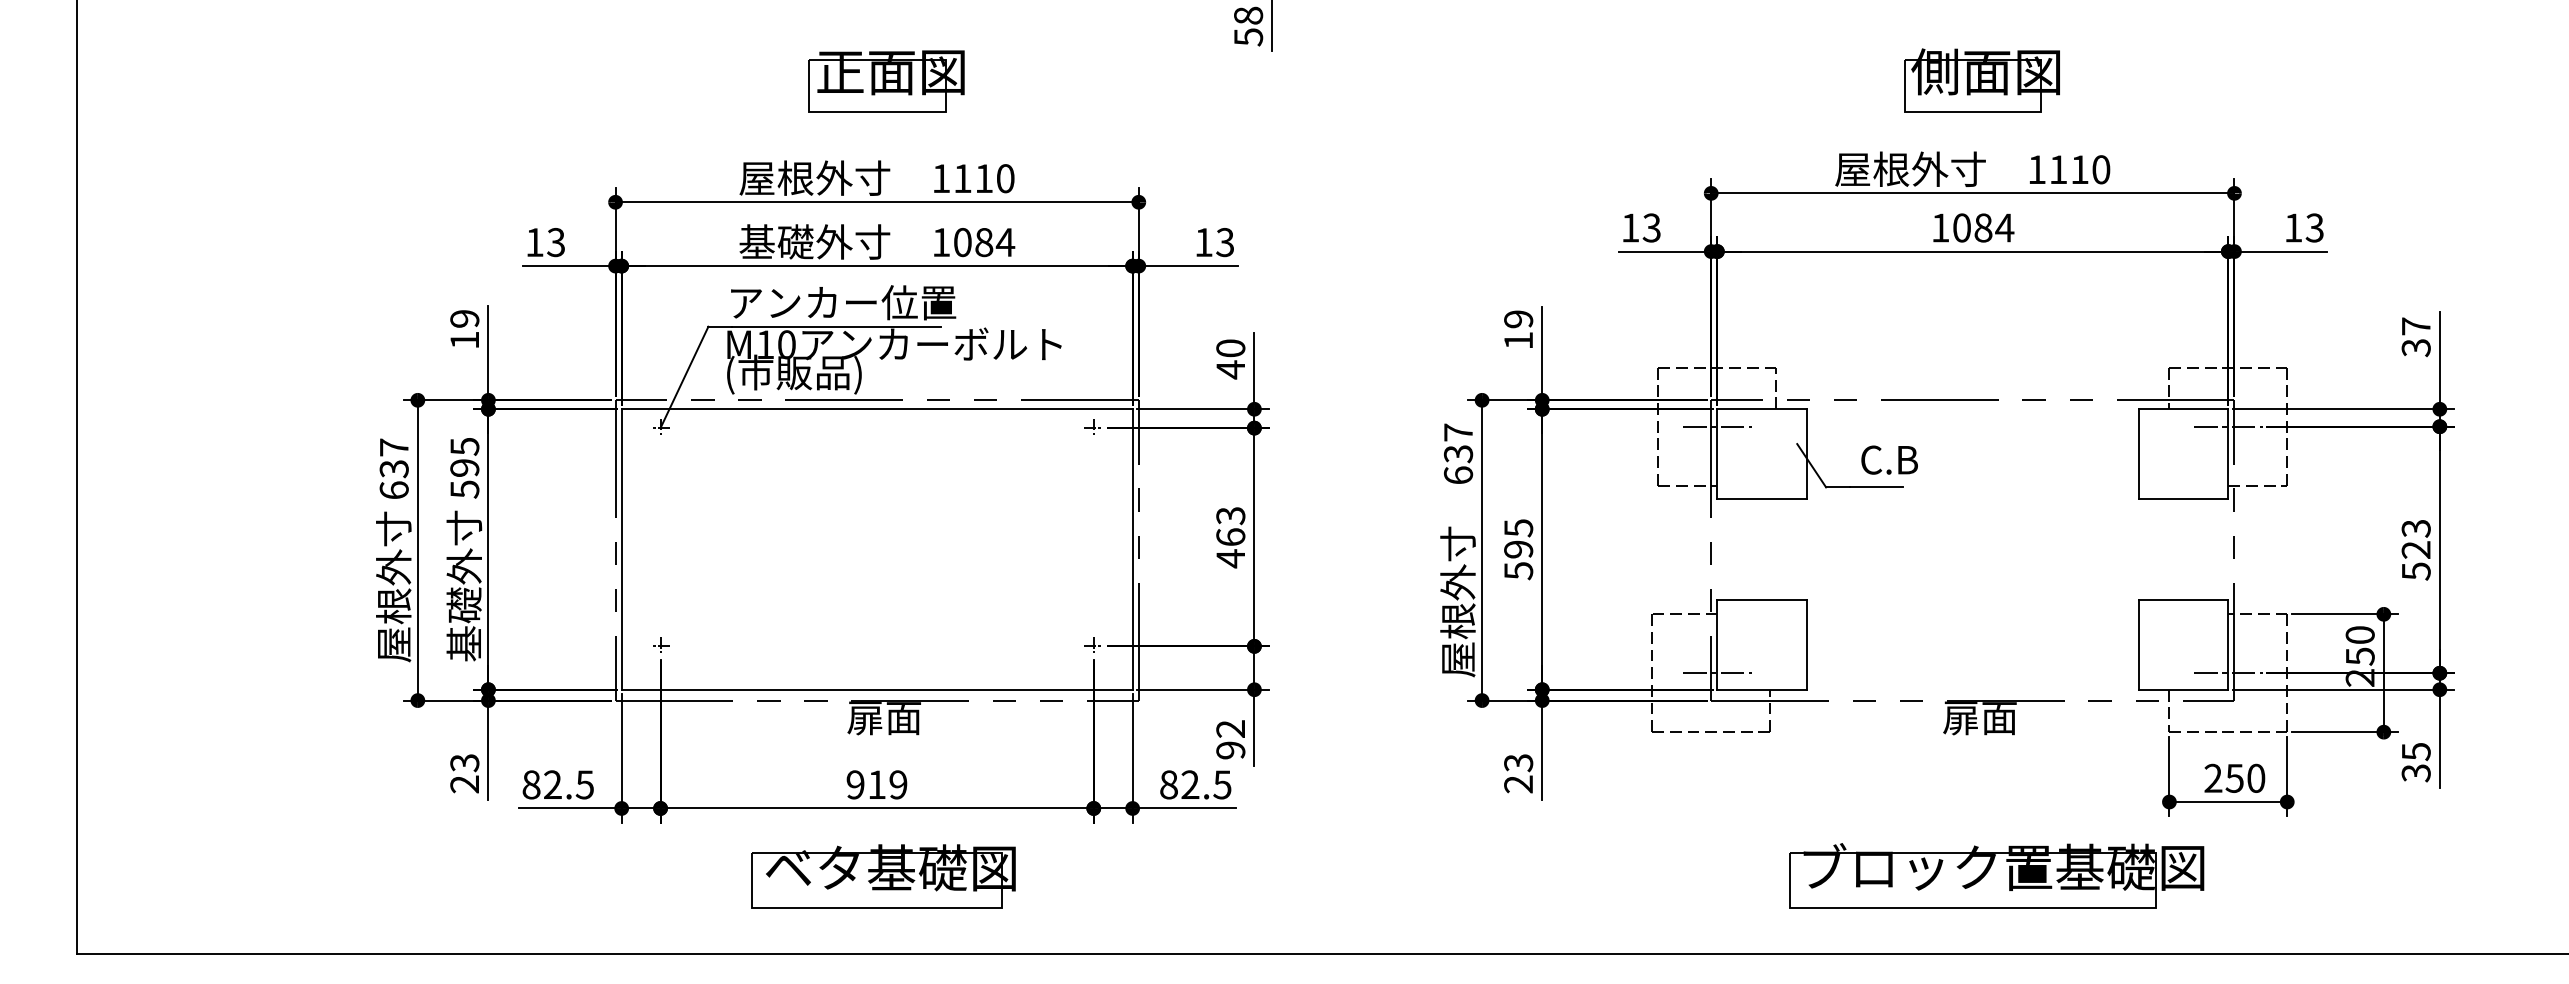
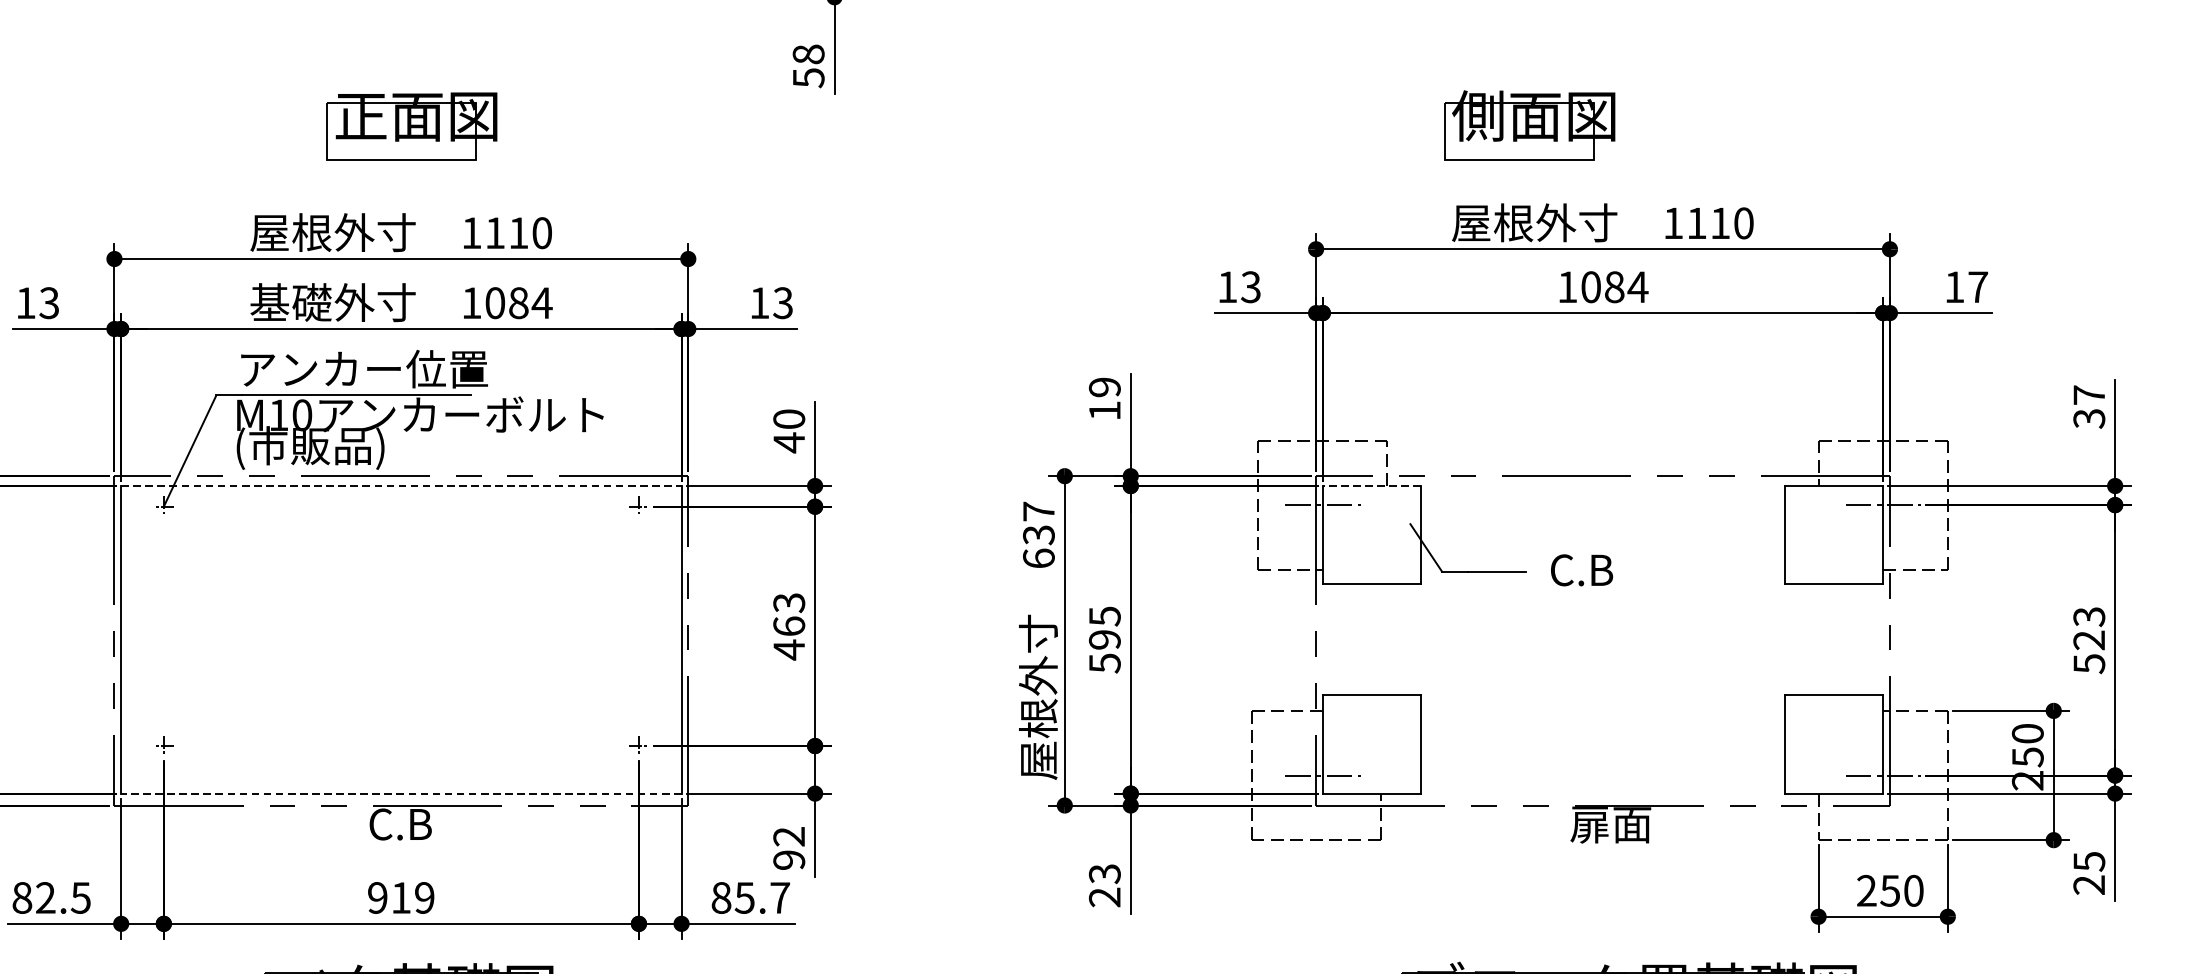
part: (1981, 80) -> (1529, 125), moved
text: (2314, 227) -> (1977, 286), 13 -> 17
line: (877, 409) -> (401, 486), solid -> dashed
line: (1762, 409) -> (1372, 486), solid -> dashed
text: (1889, 459) -> (1581, 569), moved
line: (876, 689) -> (400, 793), solid -> dashed
text: (883, 718) -> (408, 825), 扉面 -> C.B
text: (2416, 773) -> (2089, 885), 35 -> 25
text: (1206, 784) -> (762, 897), 82.5 -> 85.7

